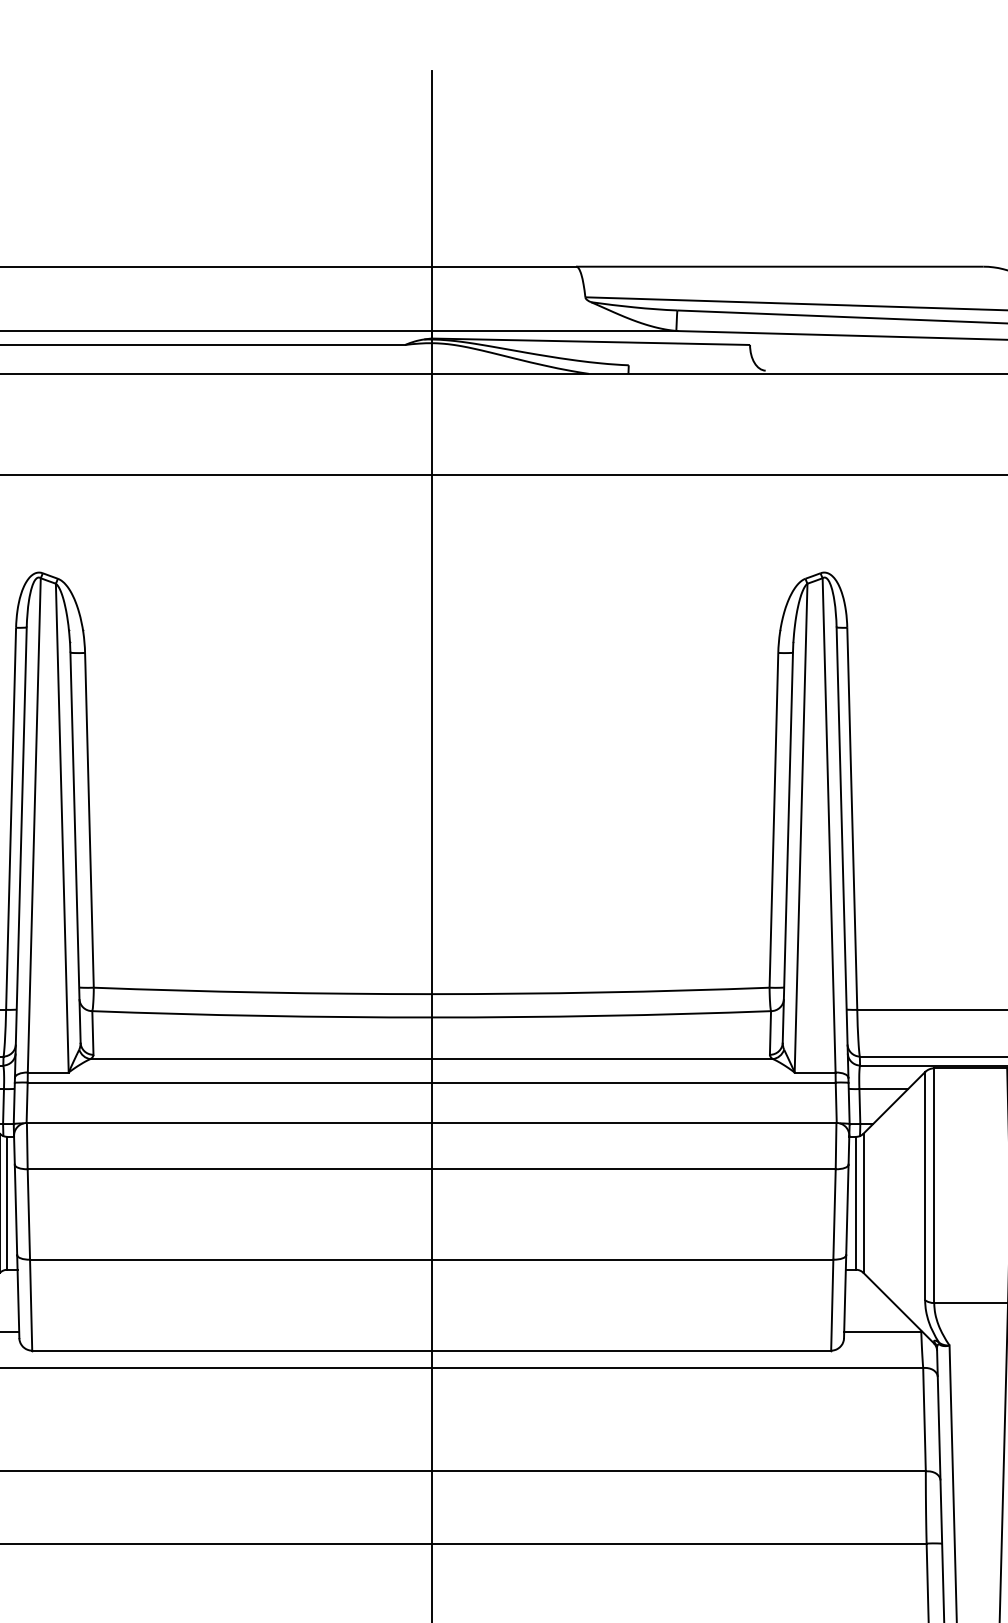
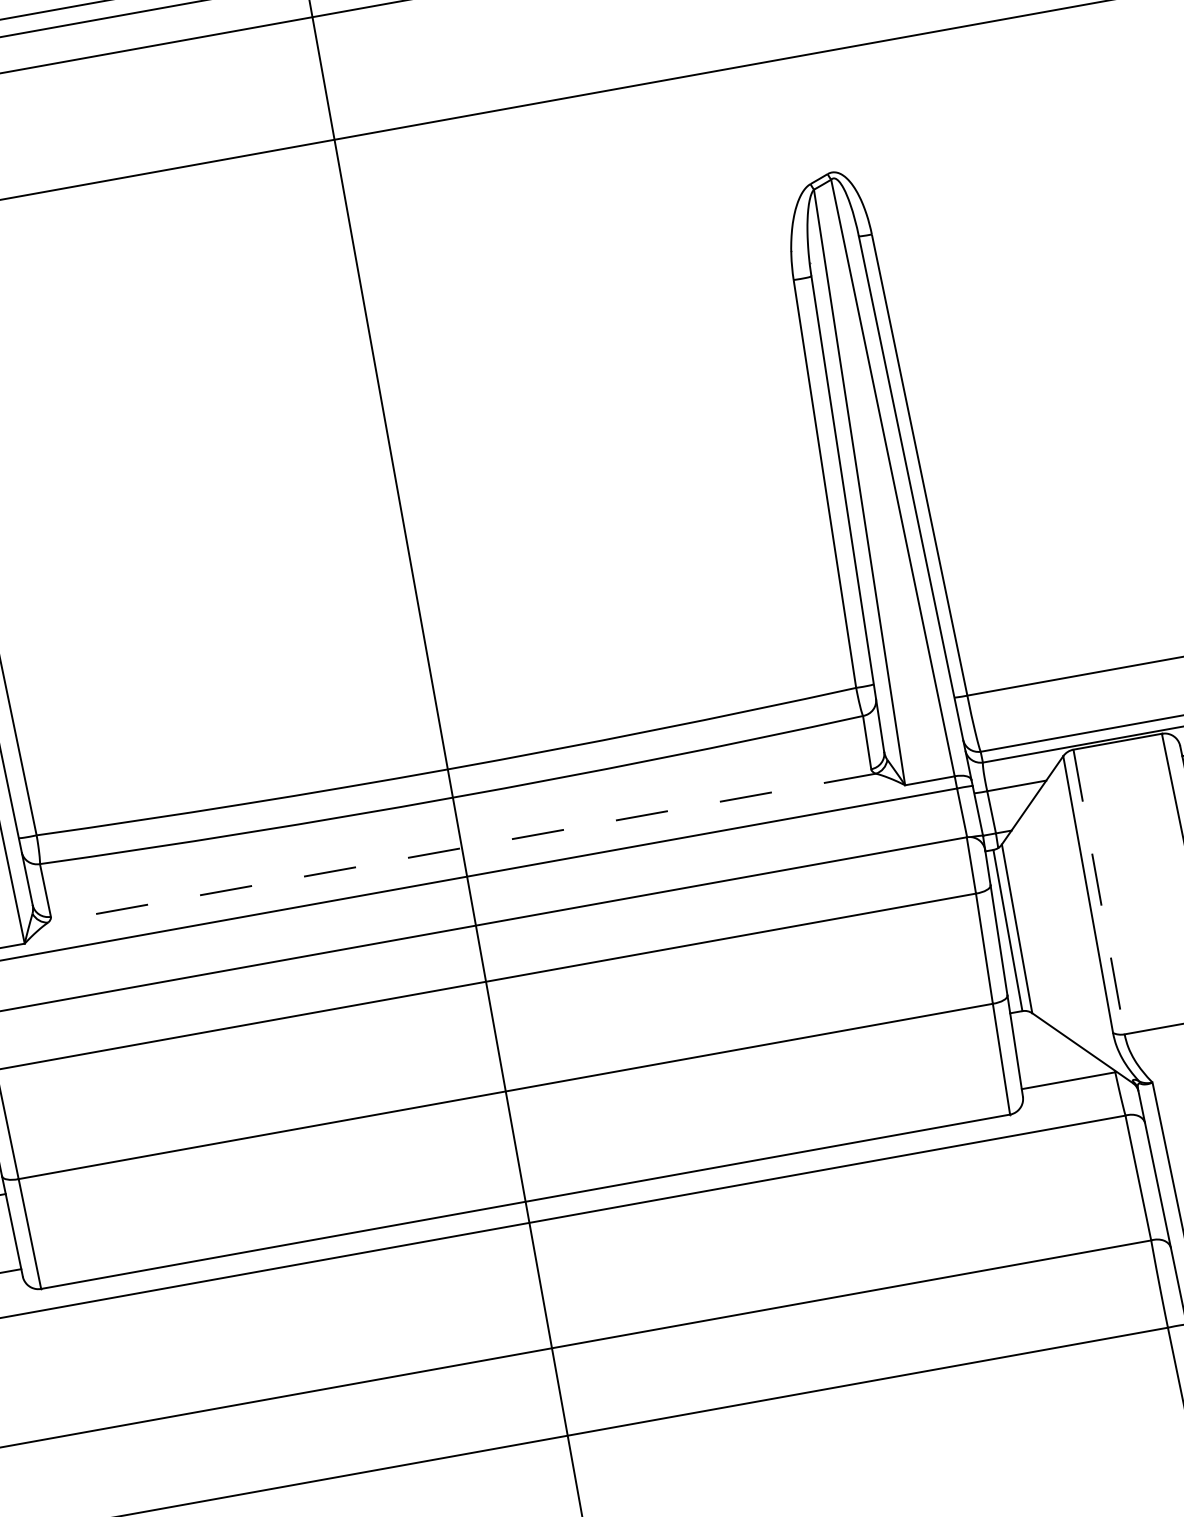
line: (431, 1059) -> (461, 848), solid -> dashed
line: (934, 1186) -> (1099, 892), solid -> dashed

